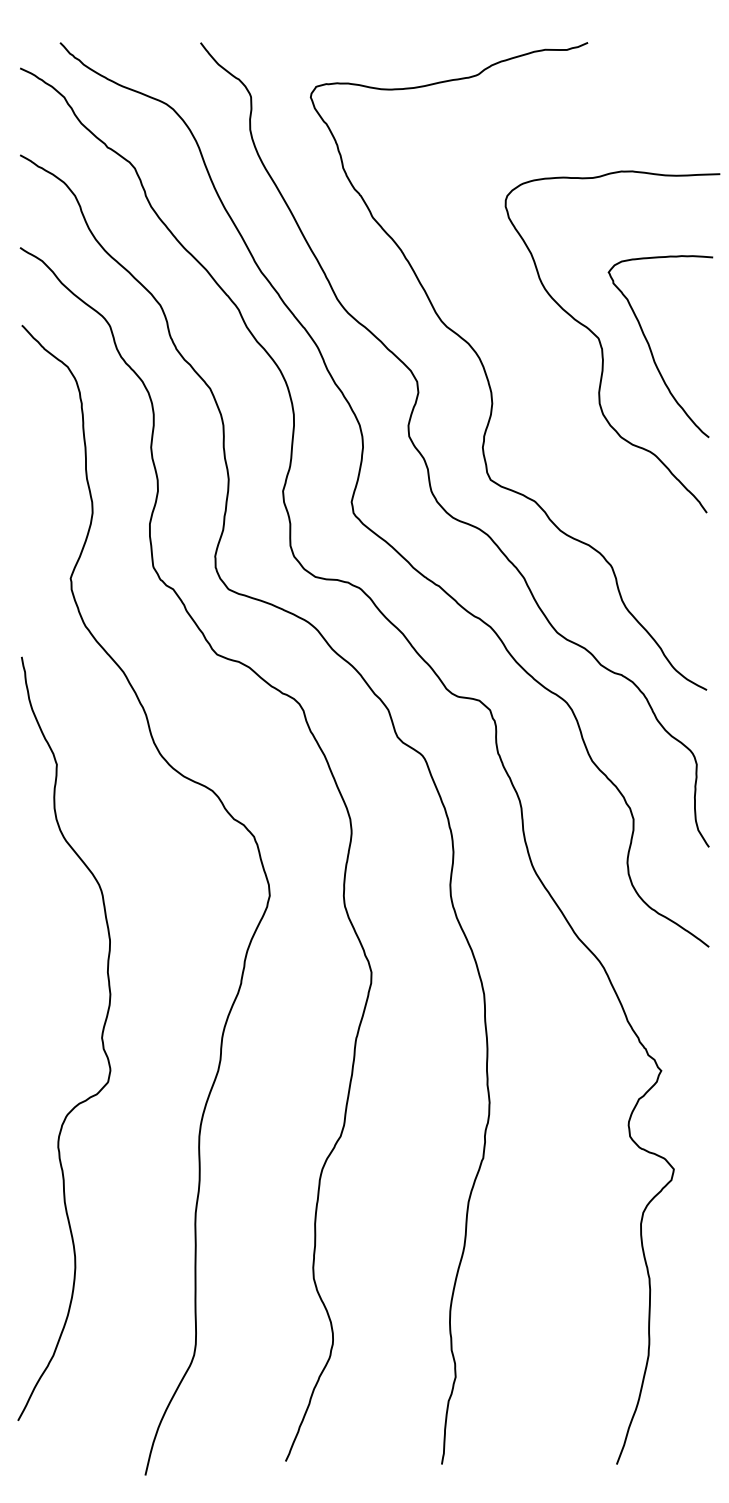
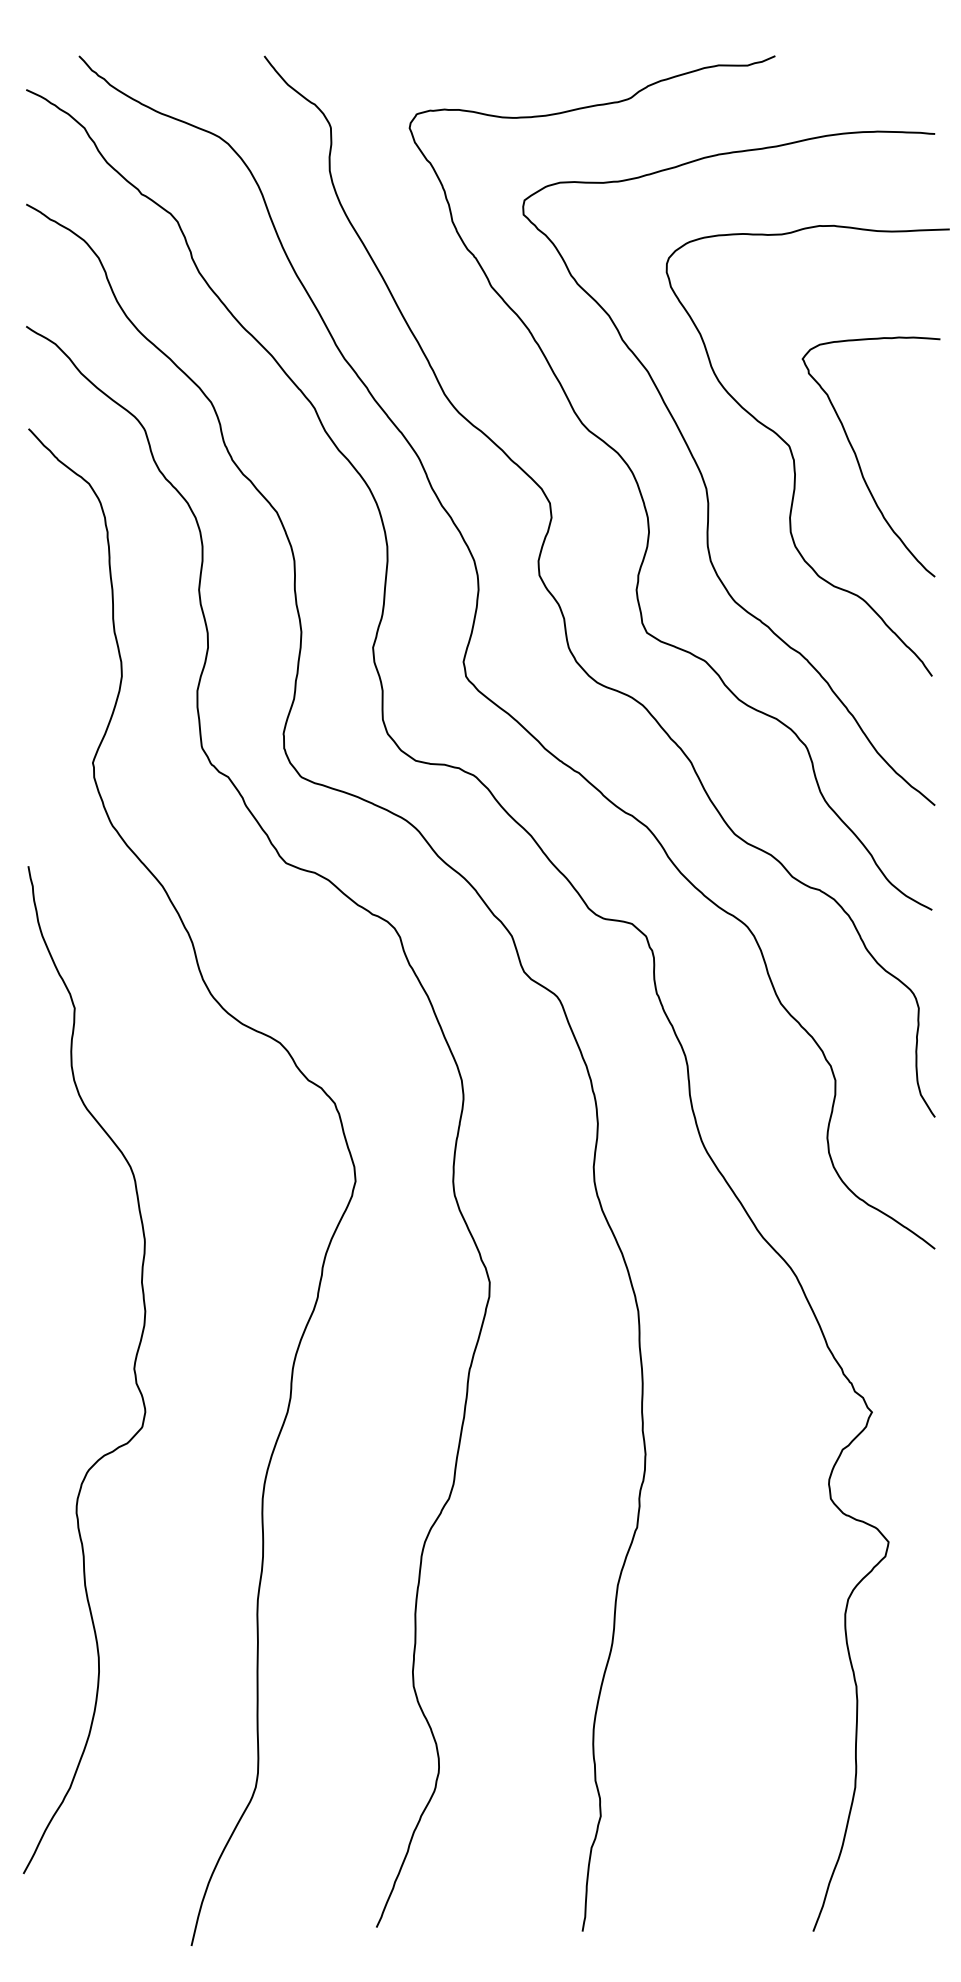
curve: (534, 363) -> (704, 479), added

